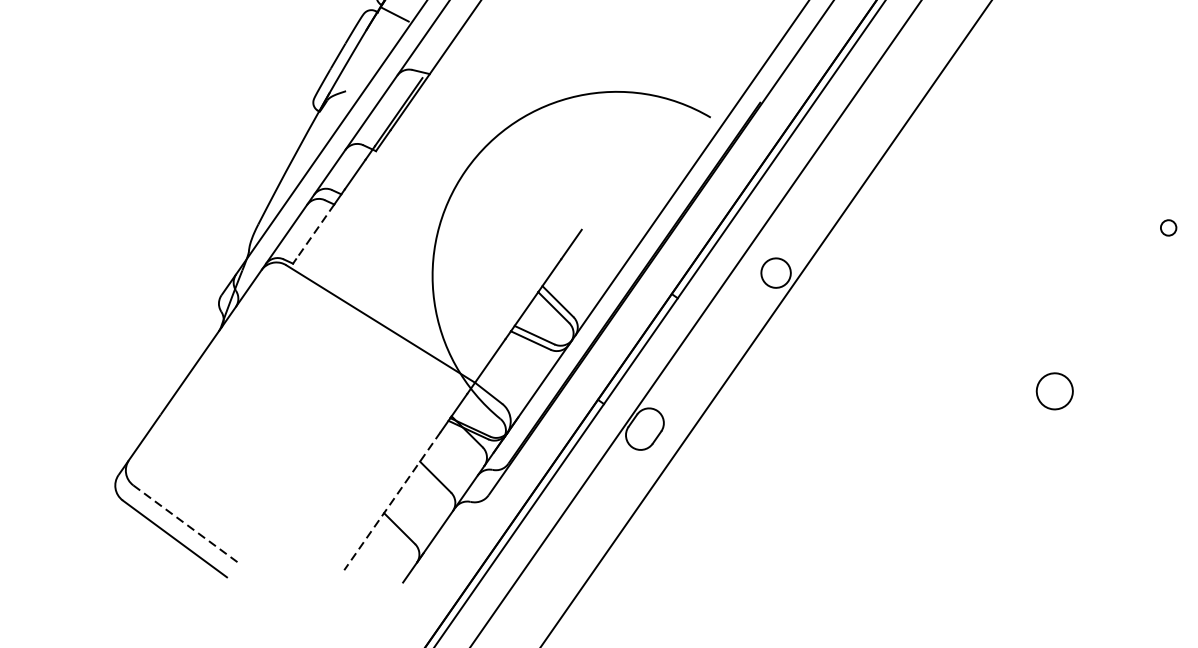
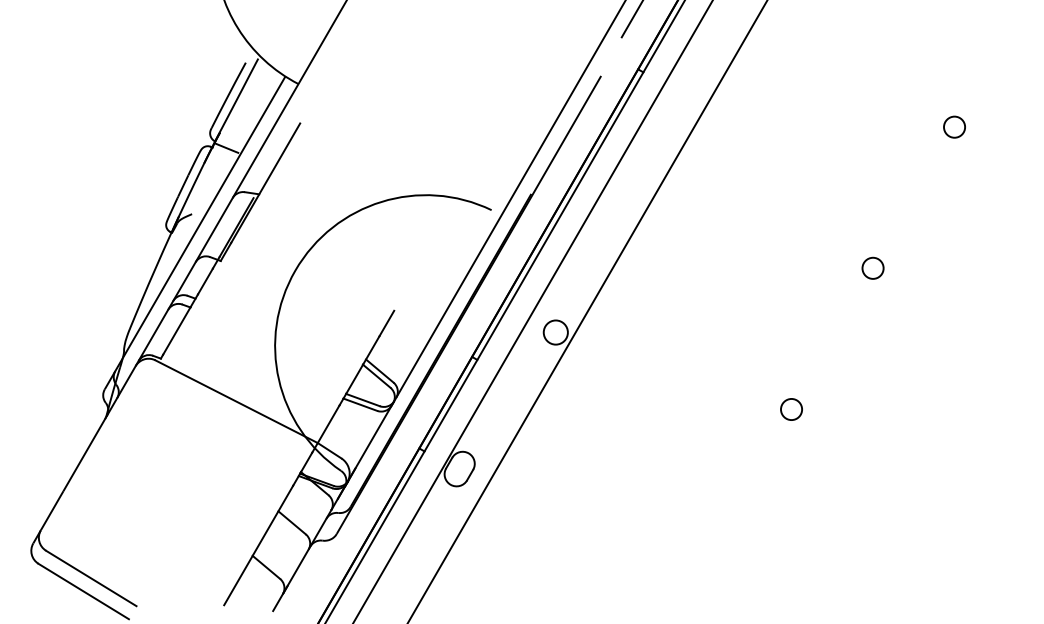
circle: (1168, 227) -> (872, 267), size x1.67
line: (314, 232) -> (176, 331), dashed -> solid
circle: (1054, 391) -> (791, 409), size x0.71
line: (392, 501) -> (258, 545), dashed -> solid
line: (185, 523) -> (91, 578), dashed -> solid

